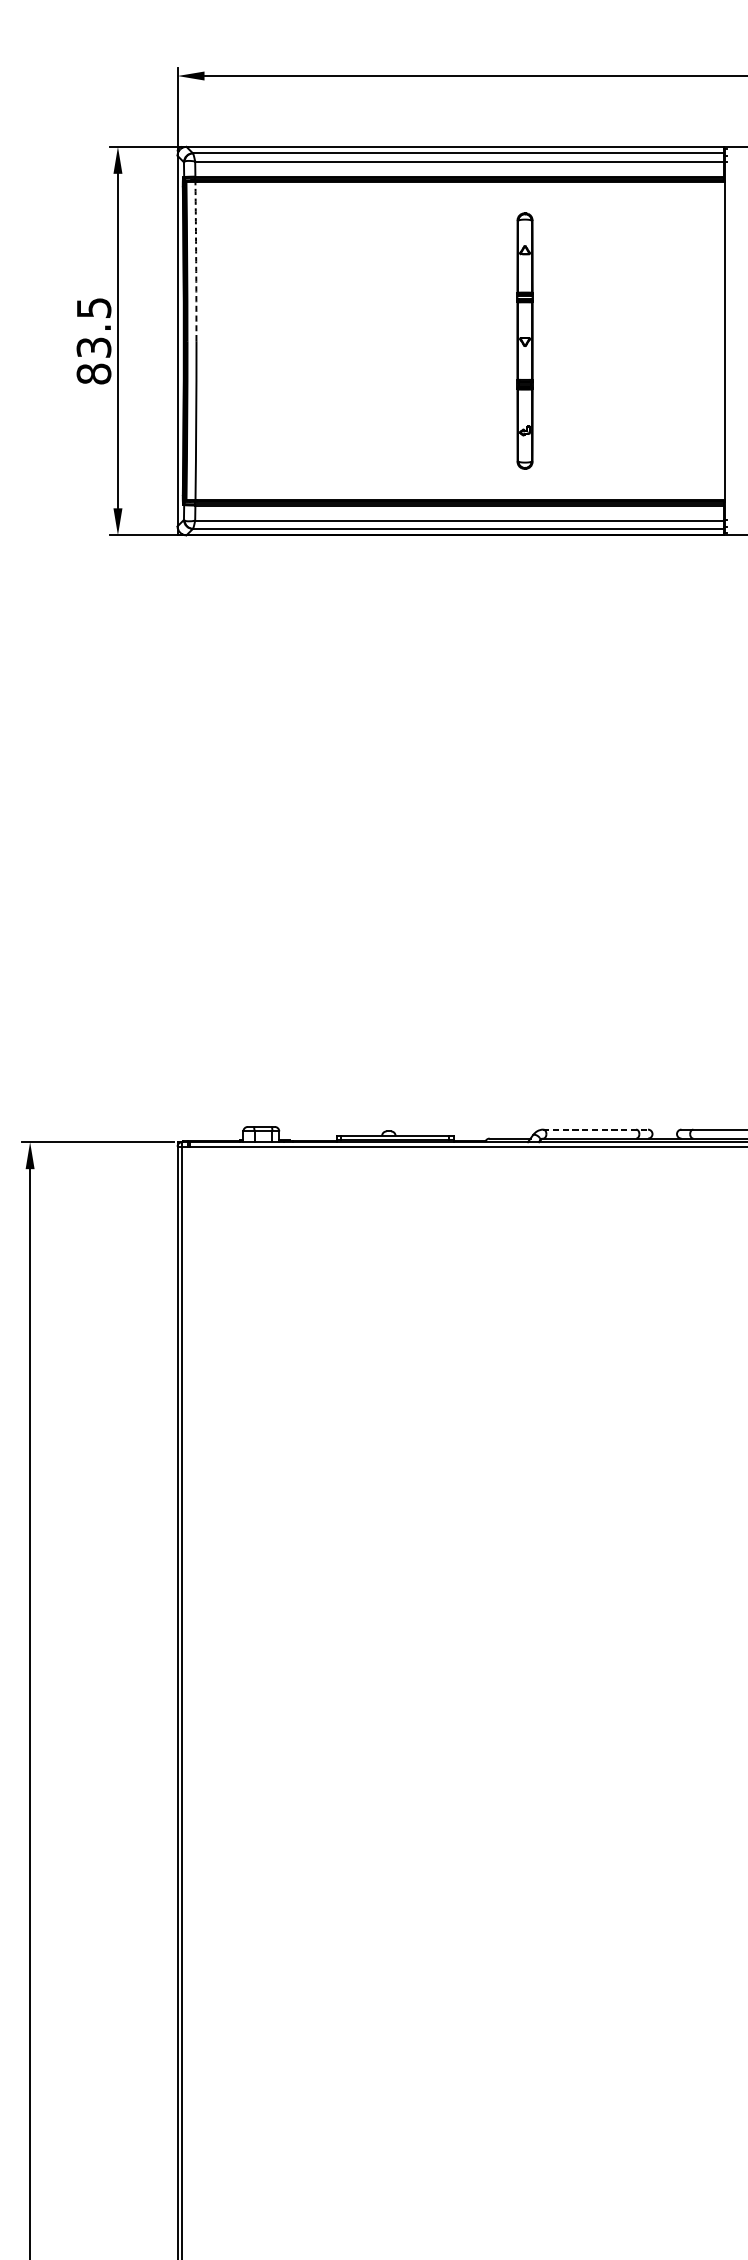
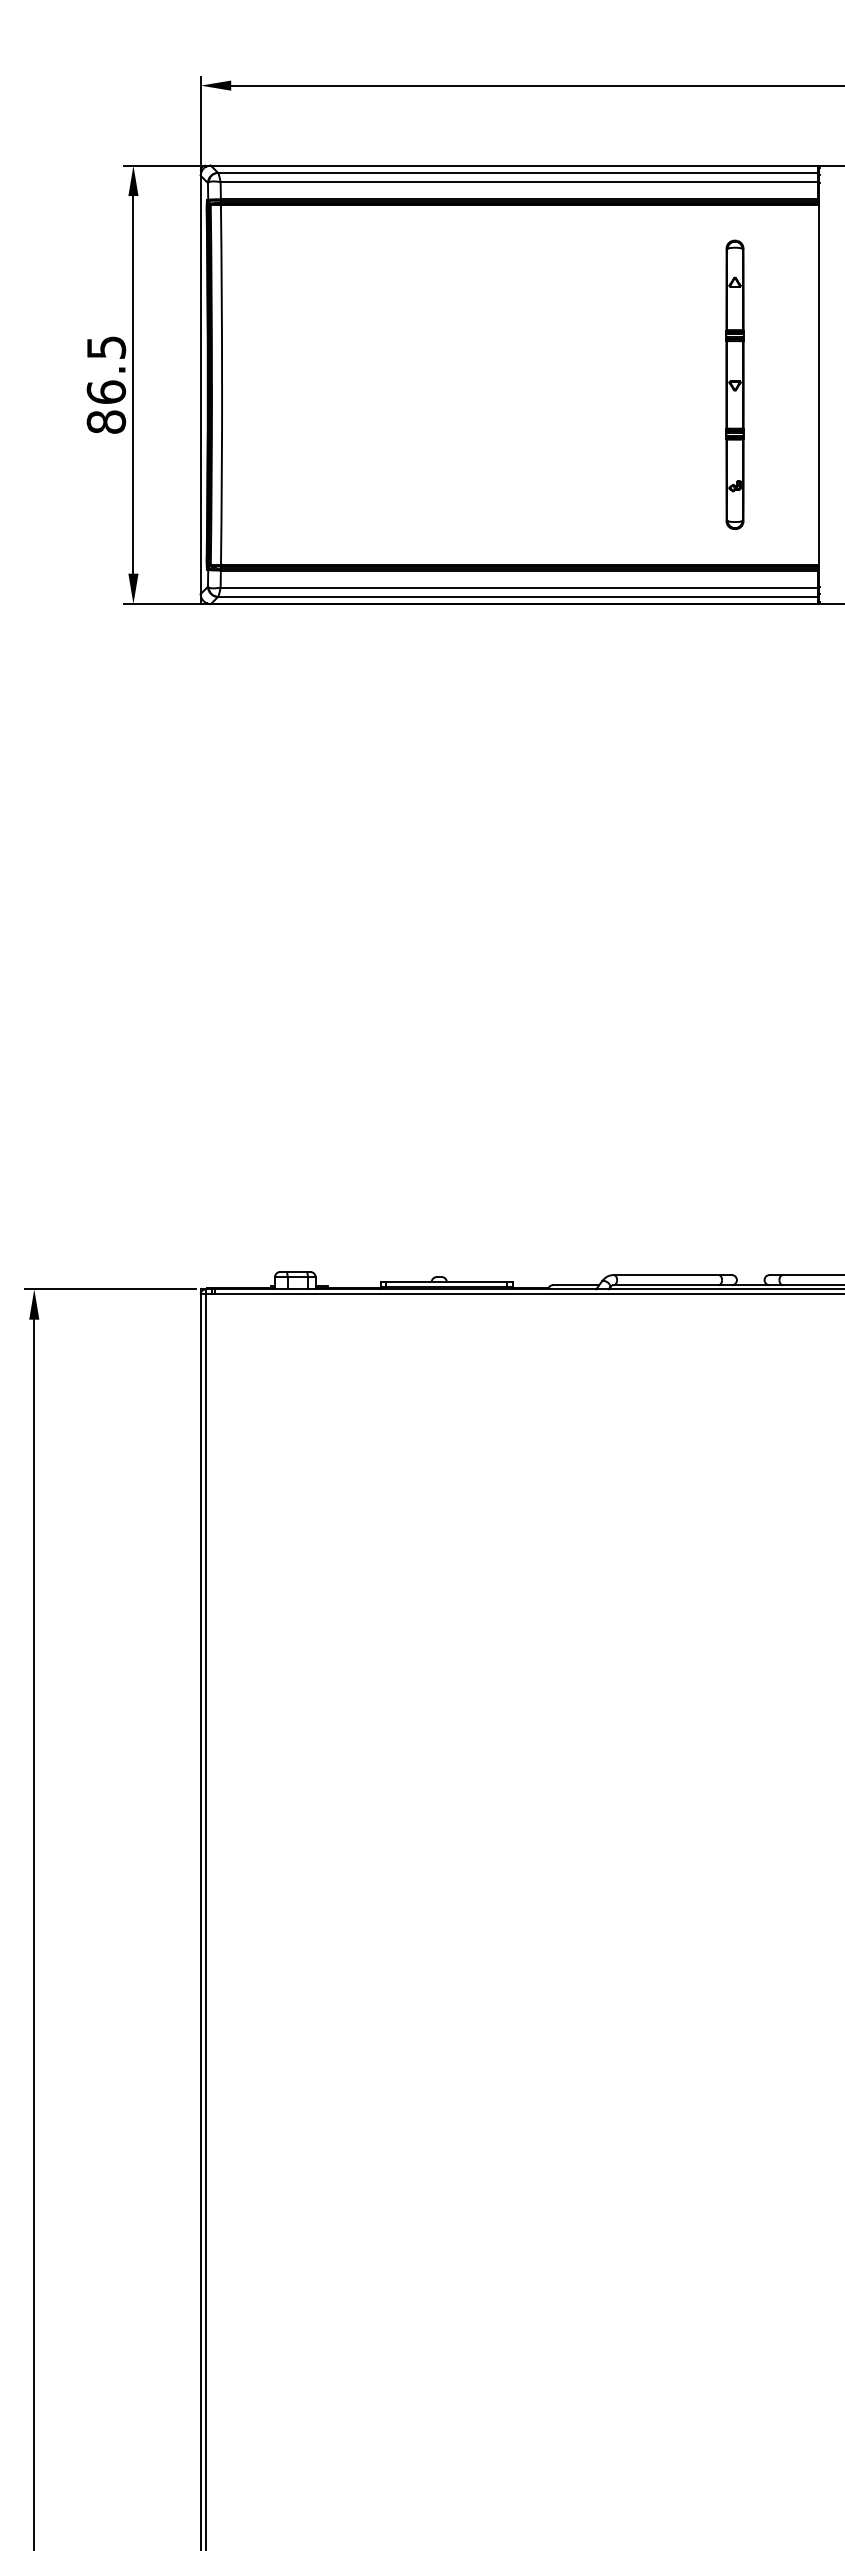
arc: (195, 261) -> (221, 295), dashed -> solid
part: (524, 340) -> (734, 384), moved
text: (94, 346) -> (106, 391), 83.5 -> 86.5
line: (596, 1130) -> (673, 1275), dashed -> solid

